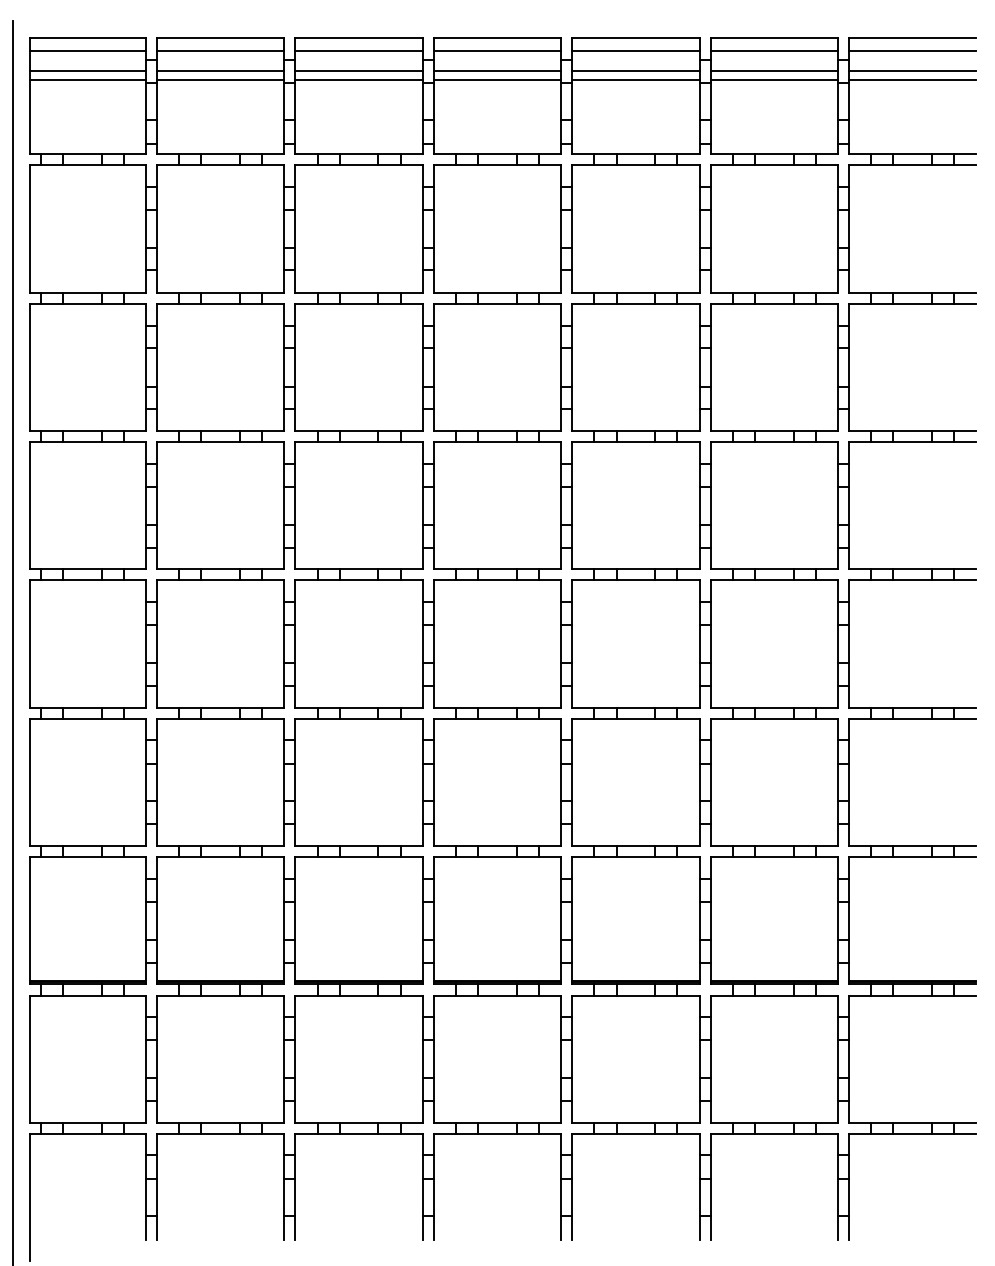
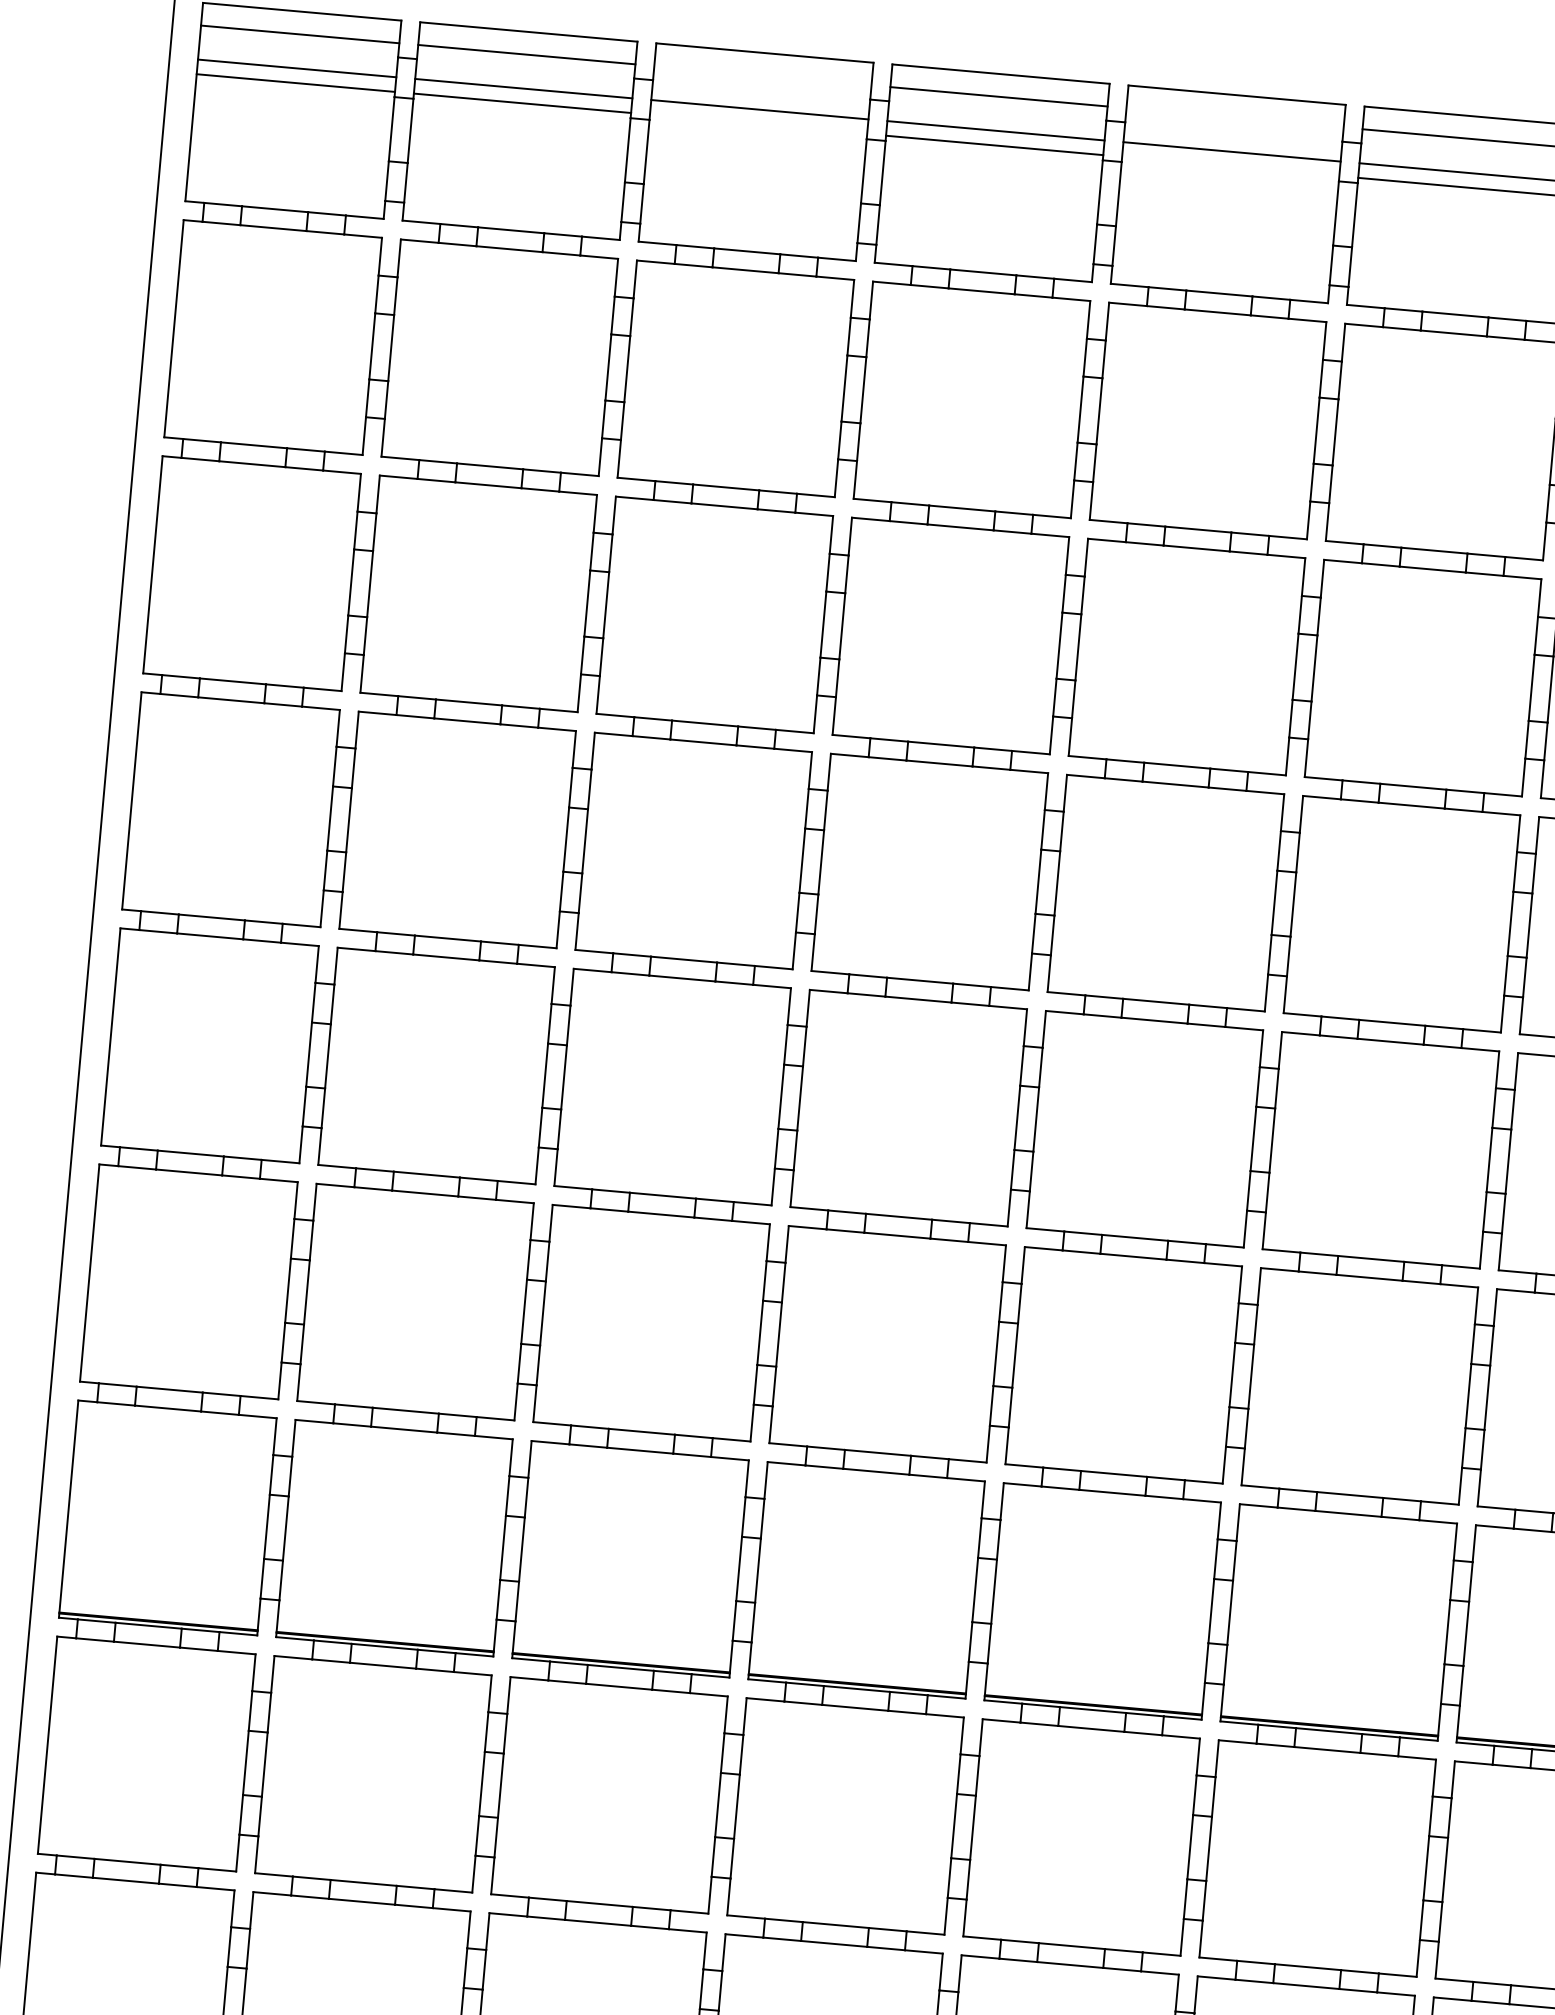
line: (358, 51) -> (761, 76), removed
line: (635, 51) -> (1234, 118), removed
line: (358, 79) -> (757, 123), removed
line: (635, 79) -> (1230, 165), removed

